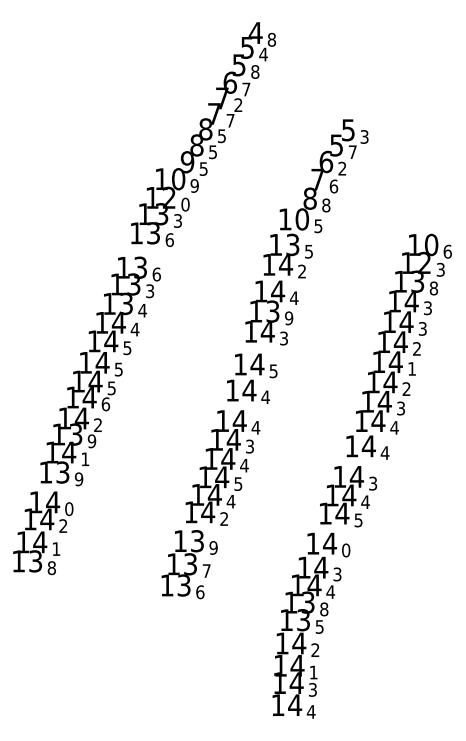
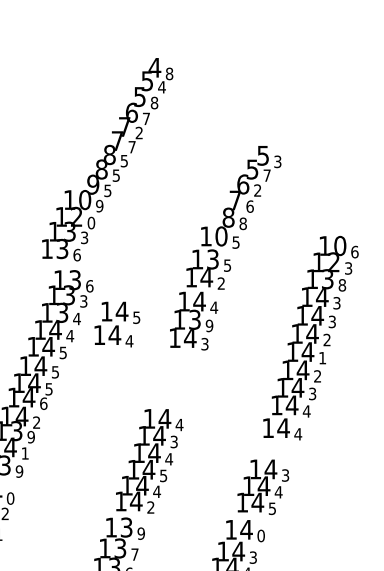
text: (203, 134) -> (107, 159), moved
text: (398, 346) -> (310, 337), moved
text: (252, 378) -> (117, 324), moved

